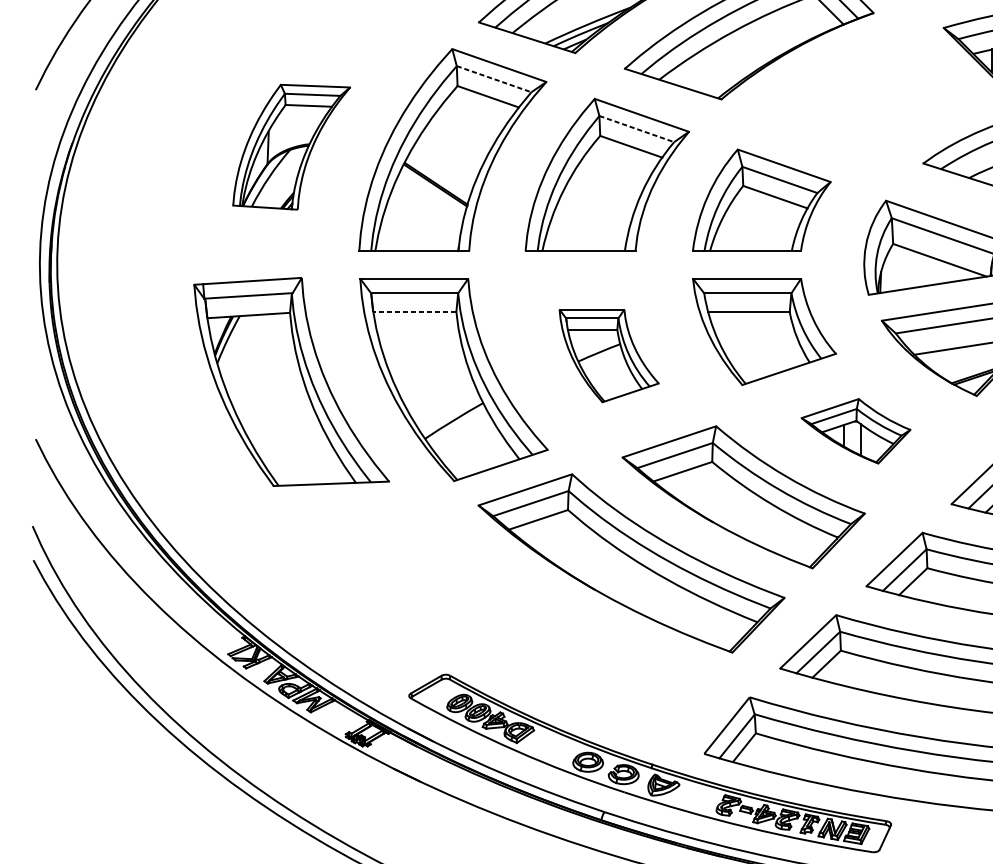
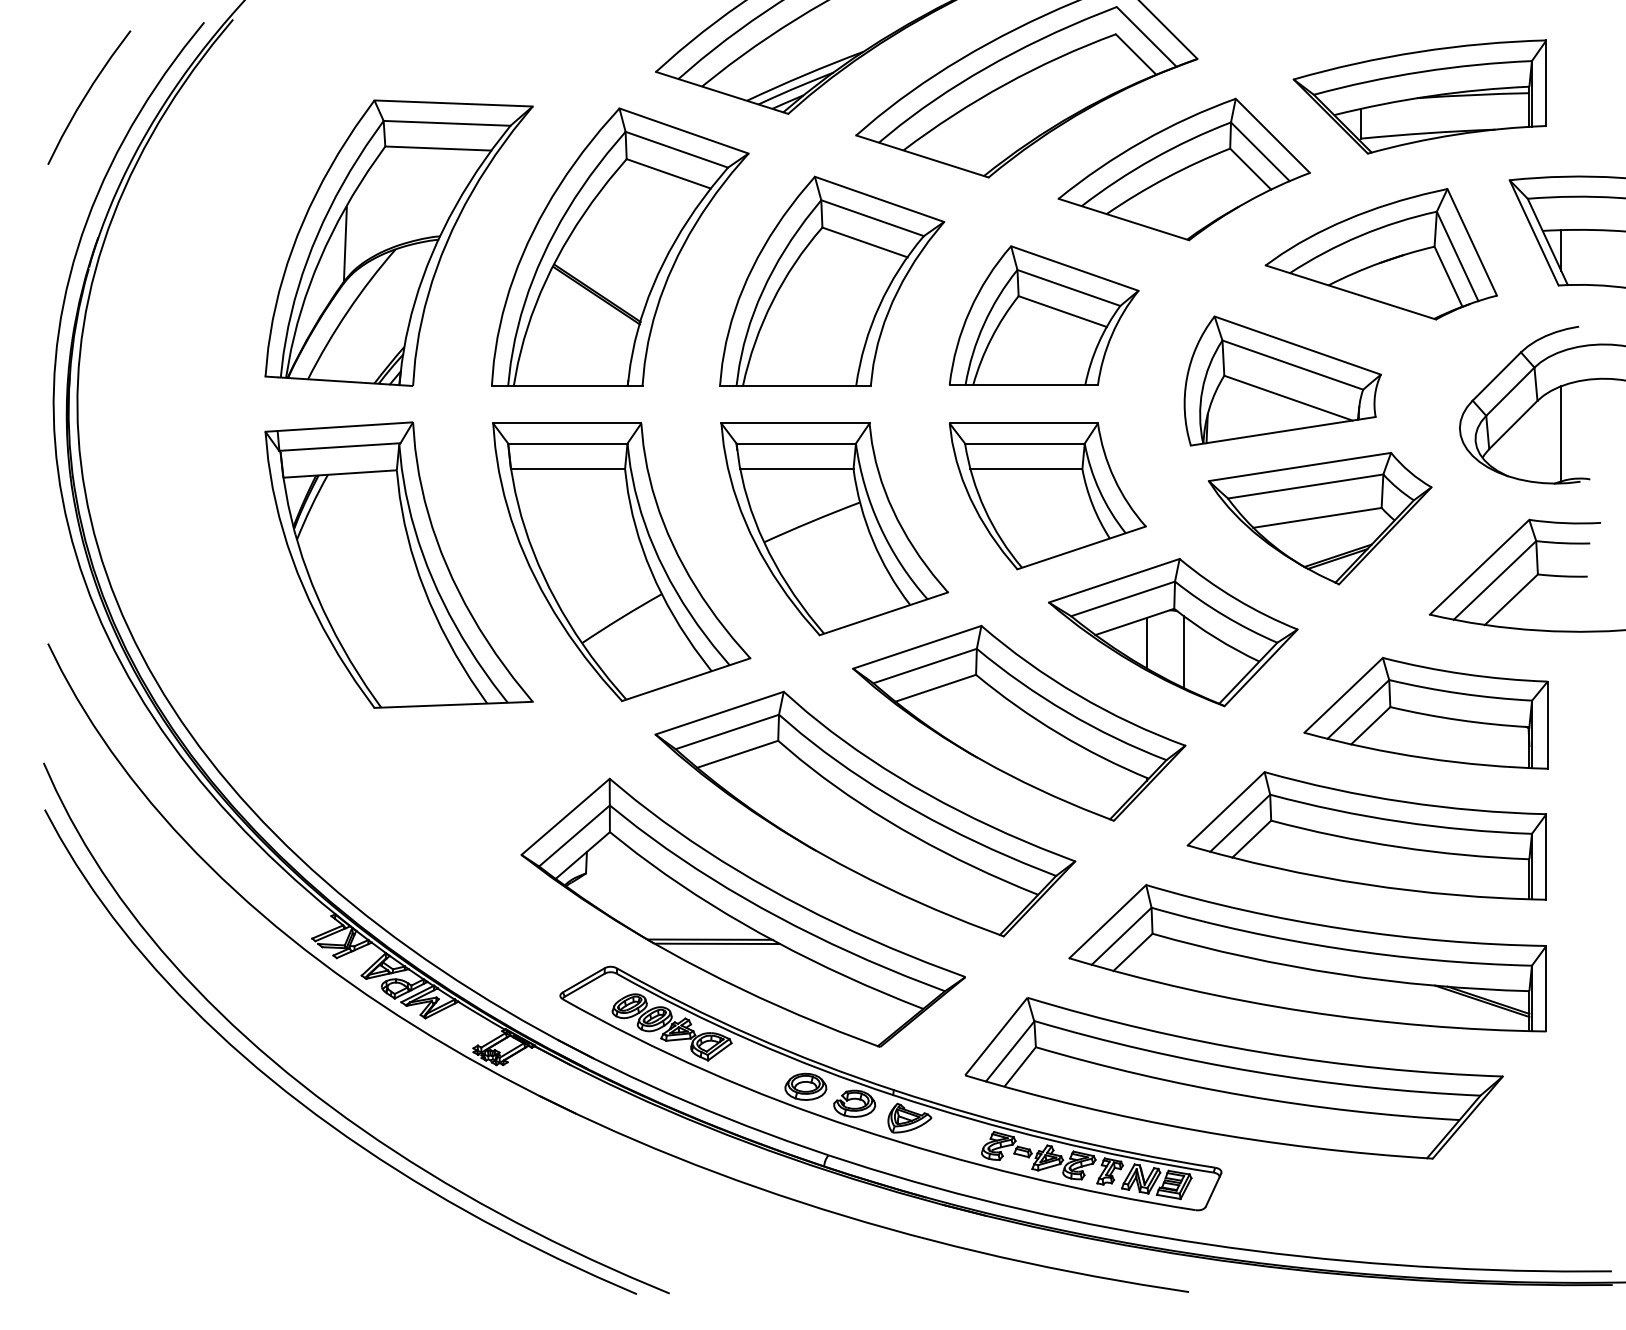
line: (494, 79) -> (677, 149), dashed -> solid
part: (863, 93) -> (1183, 169), added
line: (637, 129) -> (873, 218), dashed -> solid
part: (291, 146) -> (398, 242), size x1.67
line: (415, 312) -> (568, 469), dashed -> solid
part: (609, 356) -> (834, 529), size x1.67
part: (856, 431) -> (1173, 632), size x1.67
part: (541, 635) -> (742, 912), added

